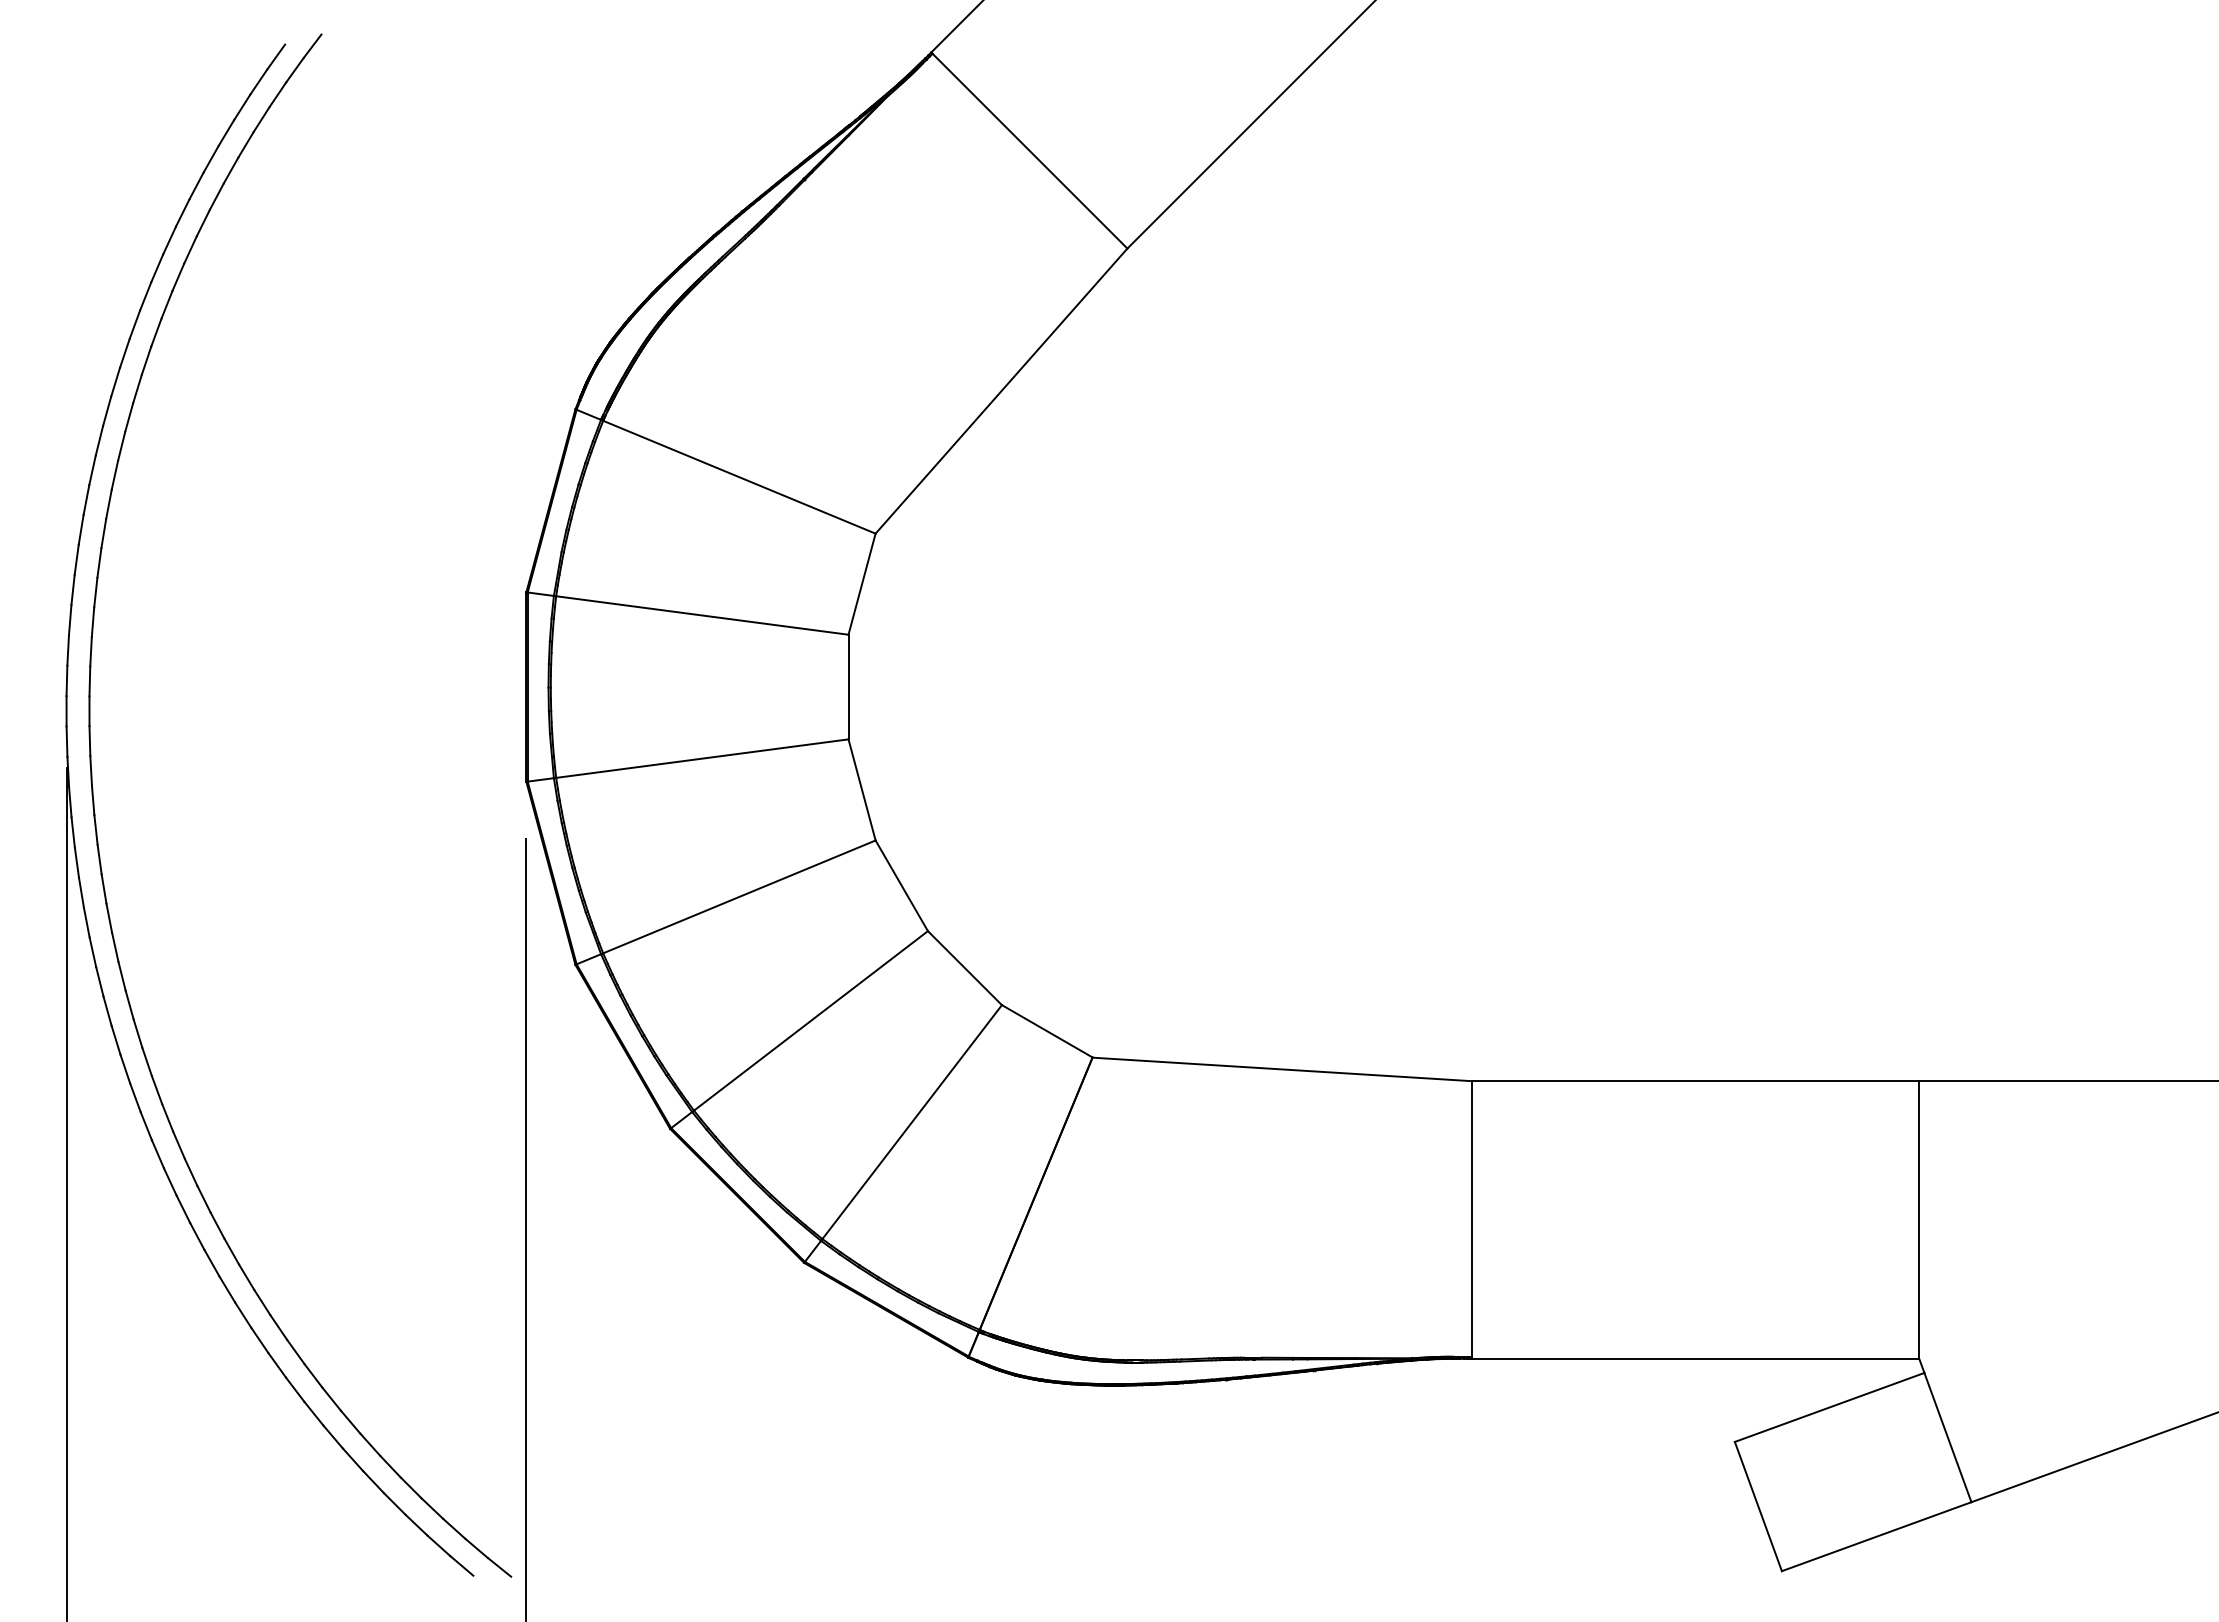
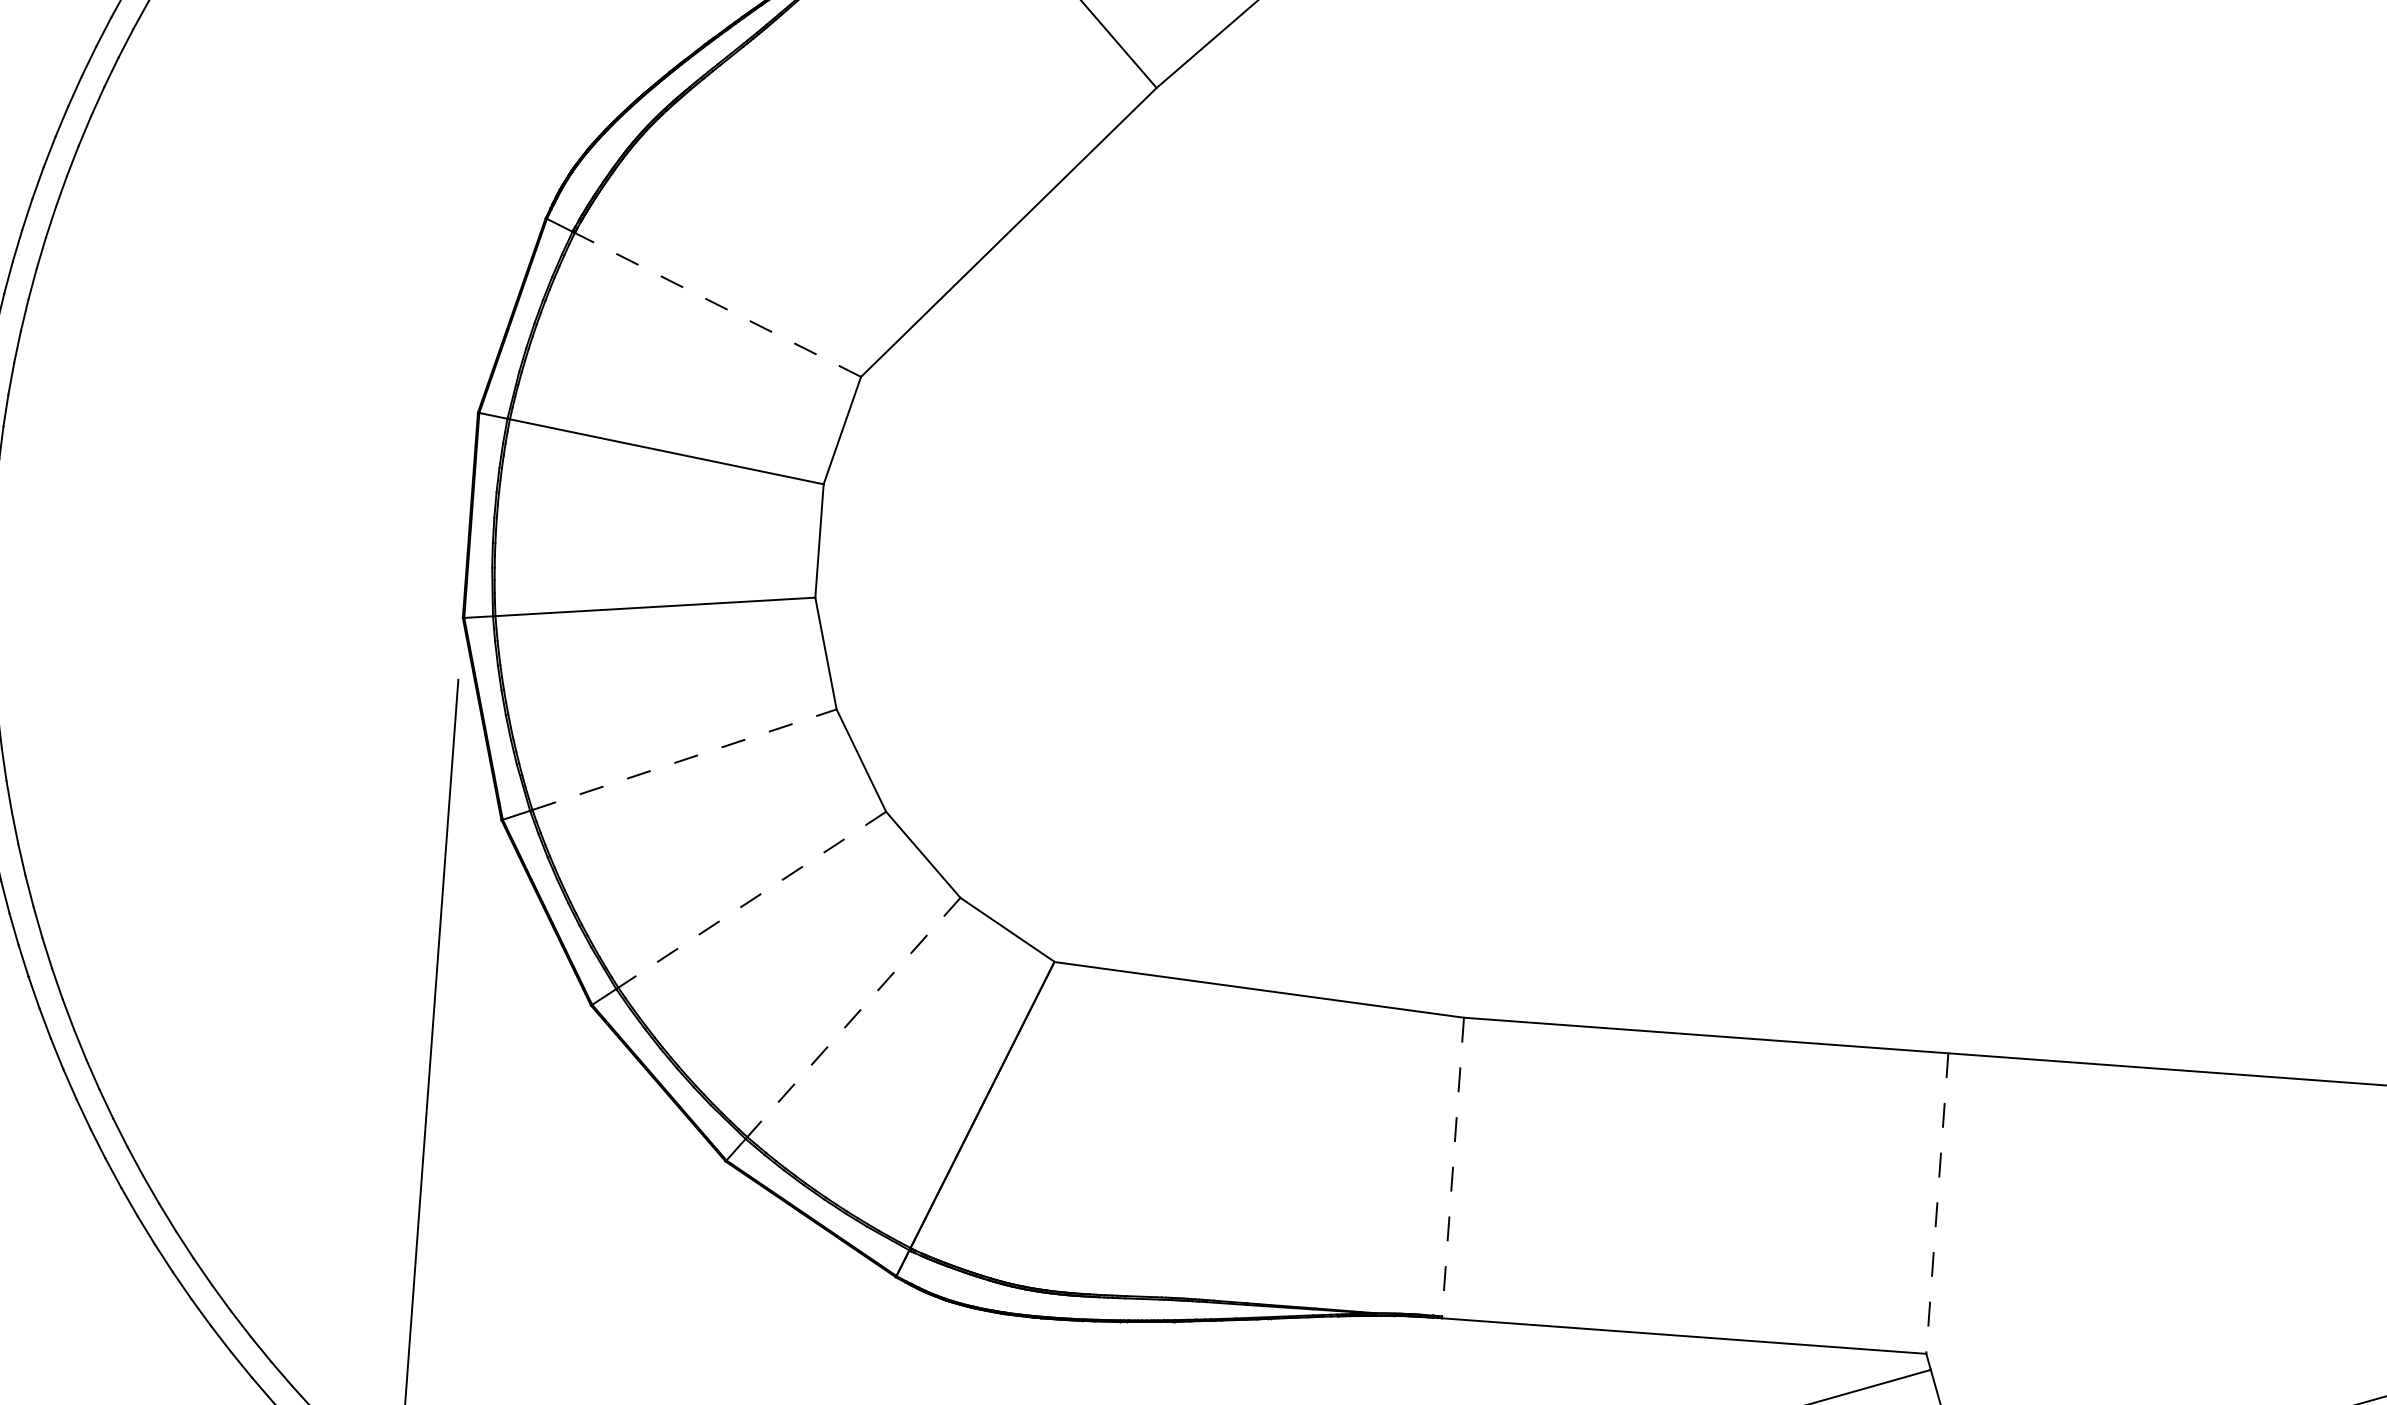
line: (738, 477) -> (716, 305), solid -> dashed
line: (739, 896) -> (684, 759), solid -> dashed
line: (810, 1021) -> (751, 900), solid -> dashed
line: (911, 1122) -> (853, 1017), solid -> dashed
line: (1472, 1218) -> (1453, 1166), solid -> dashed
line: (1919, 1219) -> (1937, 1203), solid -> dashed

